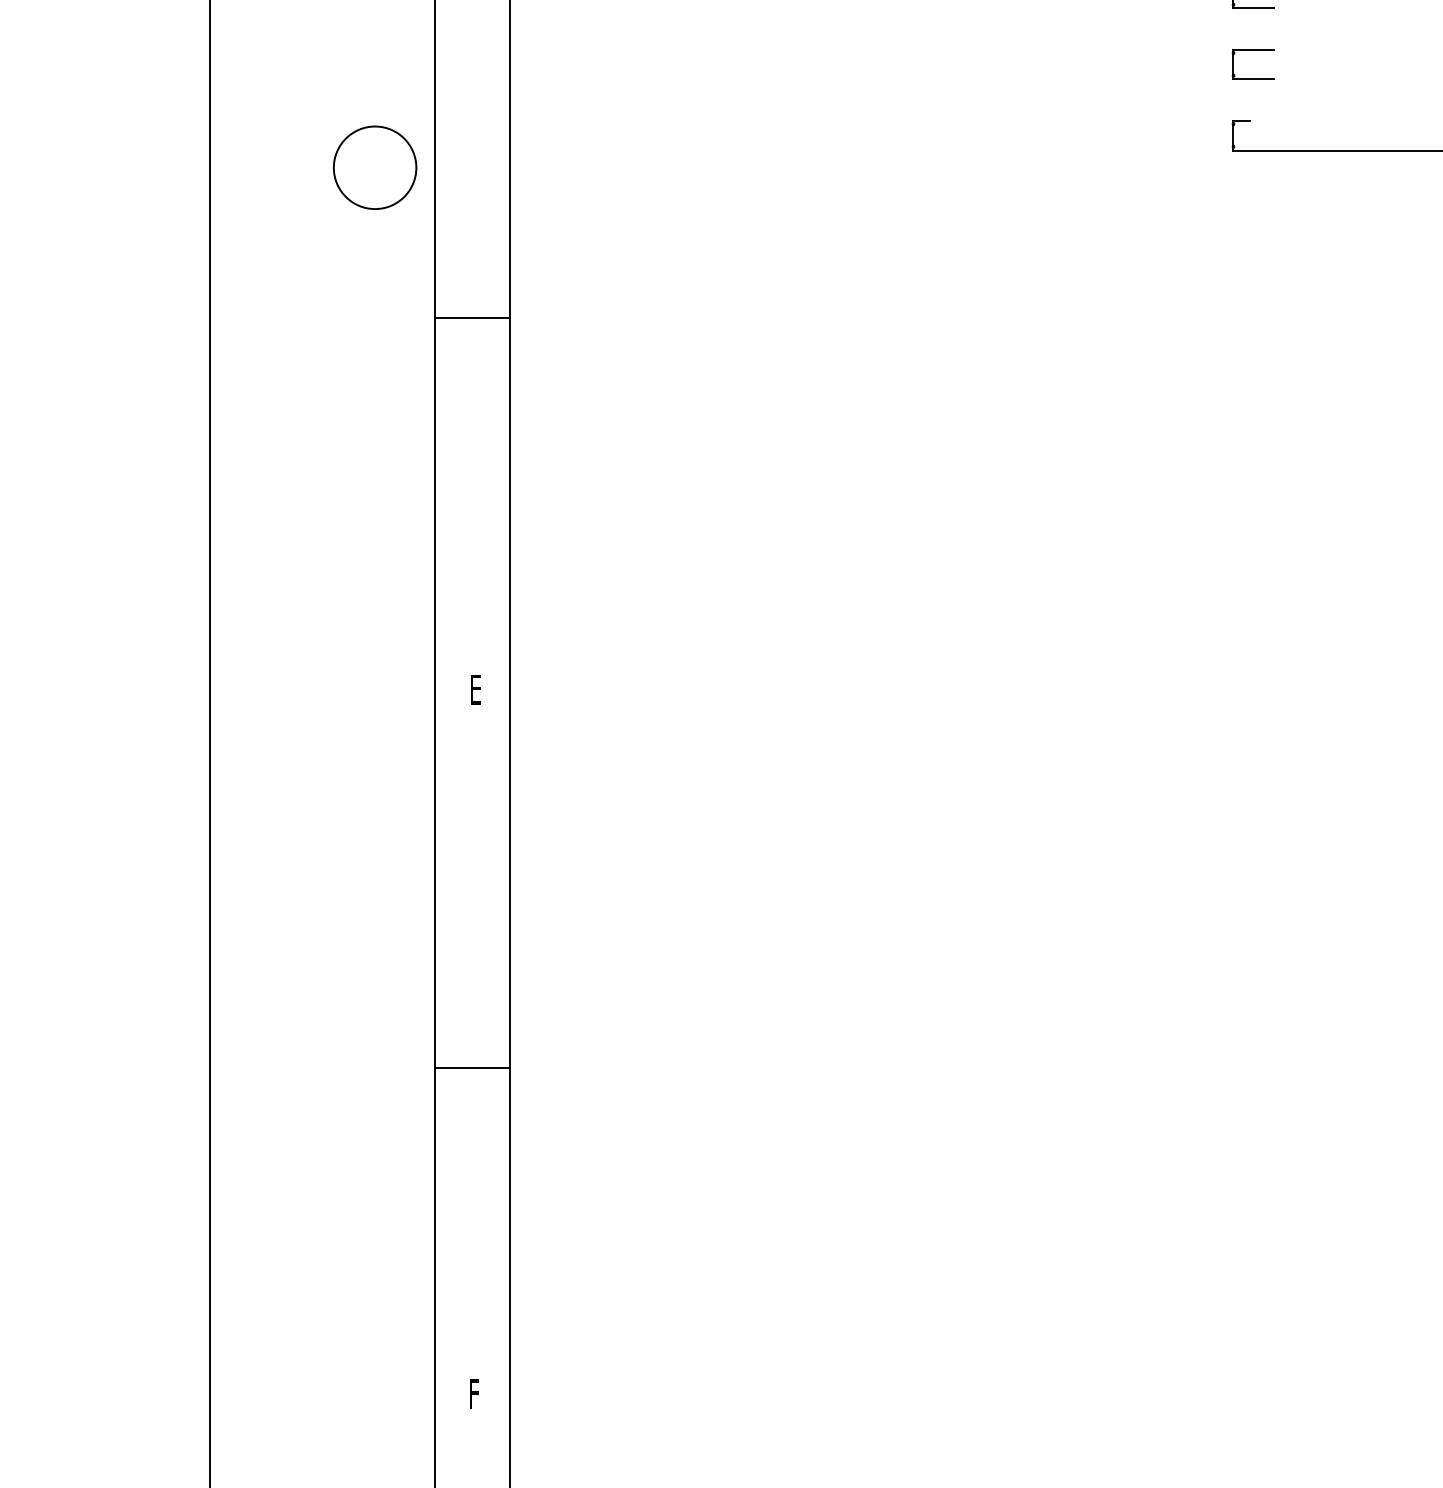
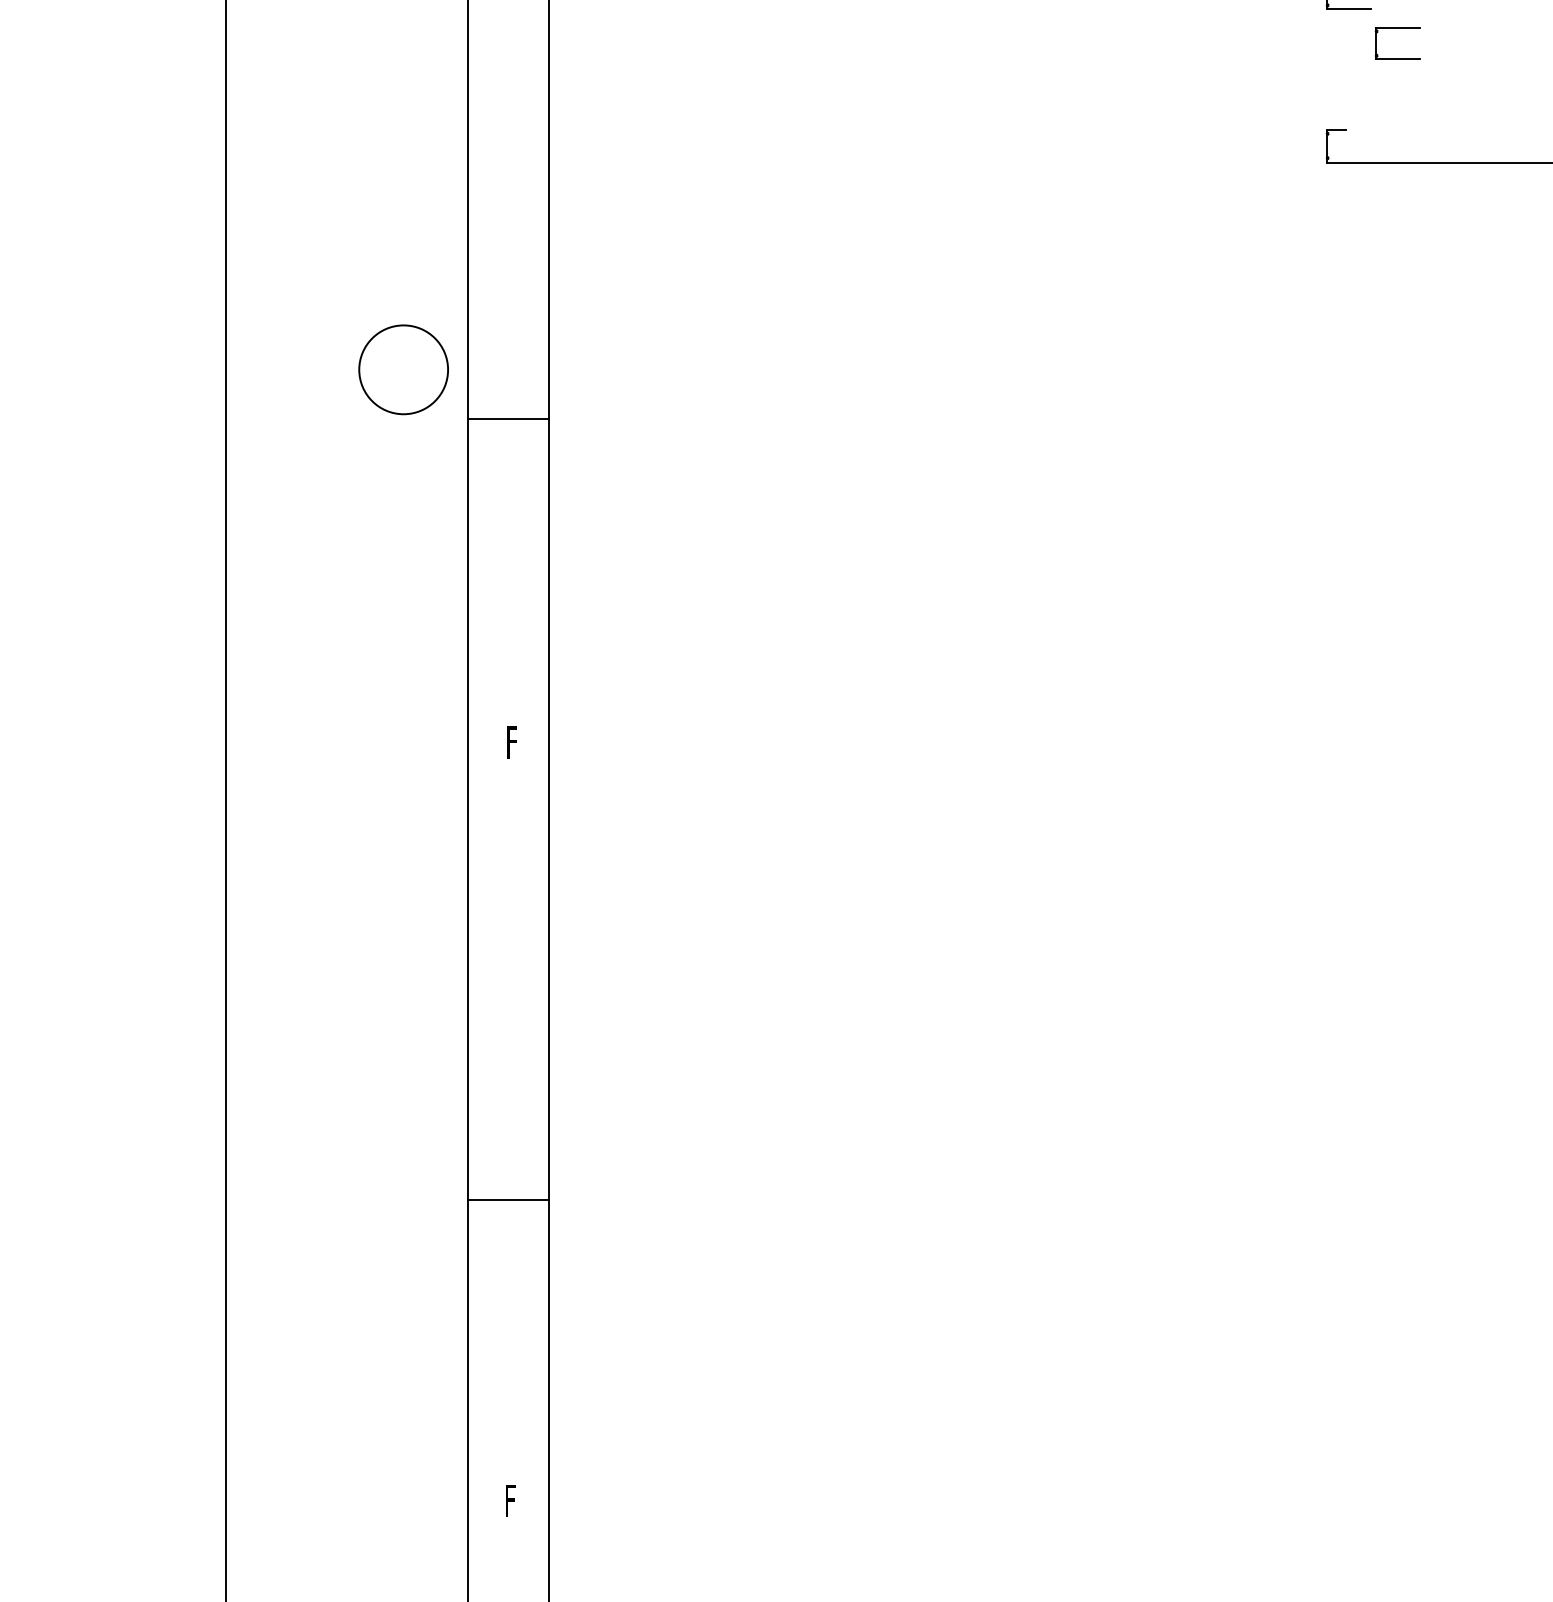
part: (1252, 50) -> (1397, 28), moved
circle: (374, 167) -> (403, 369), moved
line: (472, 318) -> (508, 419), moved
text: (475, 689) -> (511, 742), E -> F
line: (472, 1067) -> (508, 1199), moved

